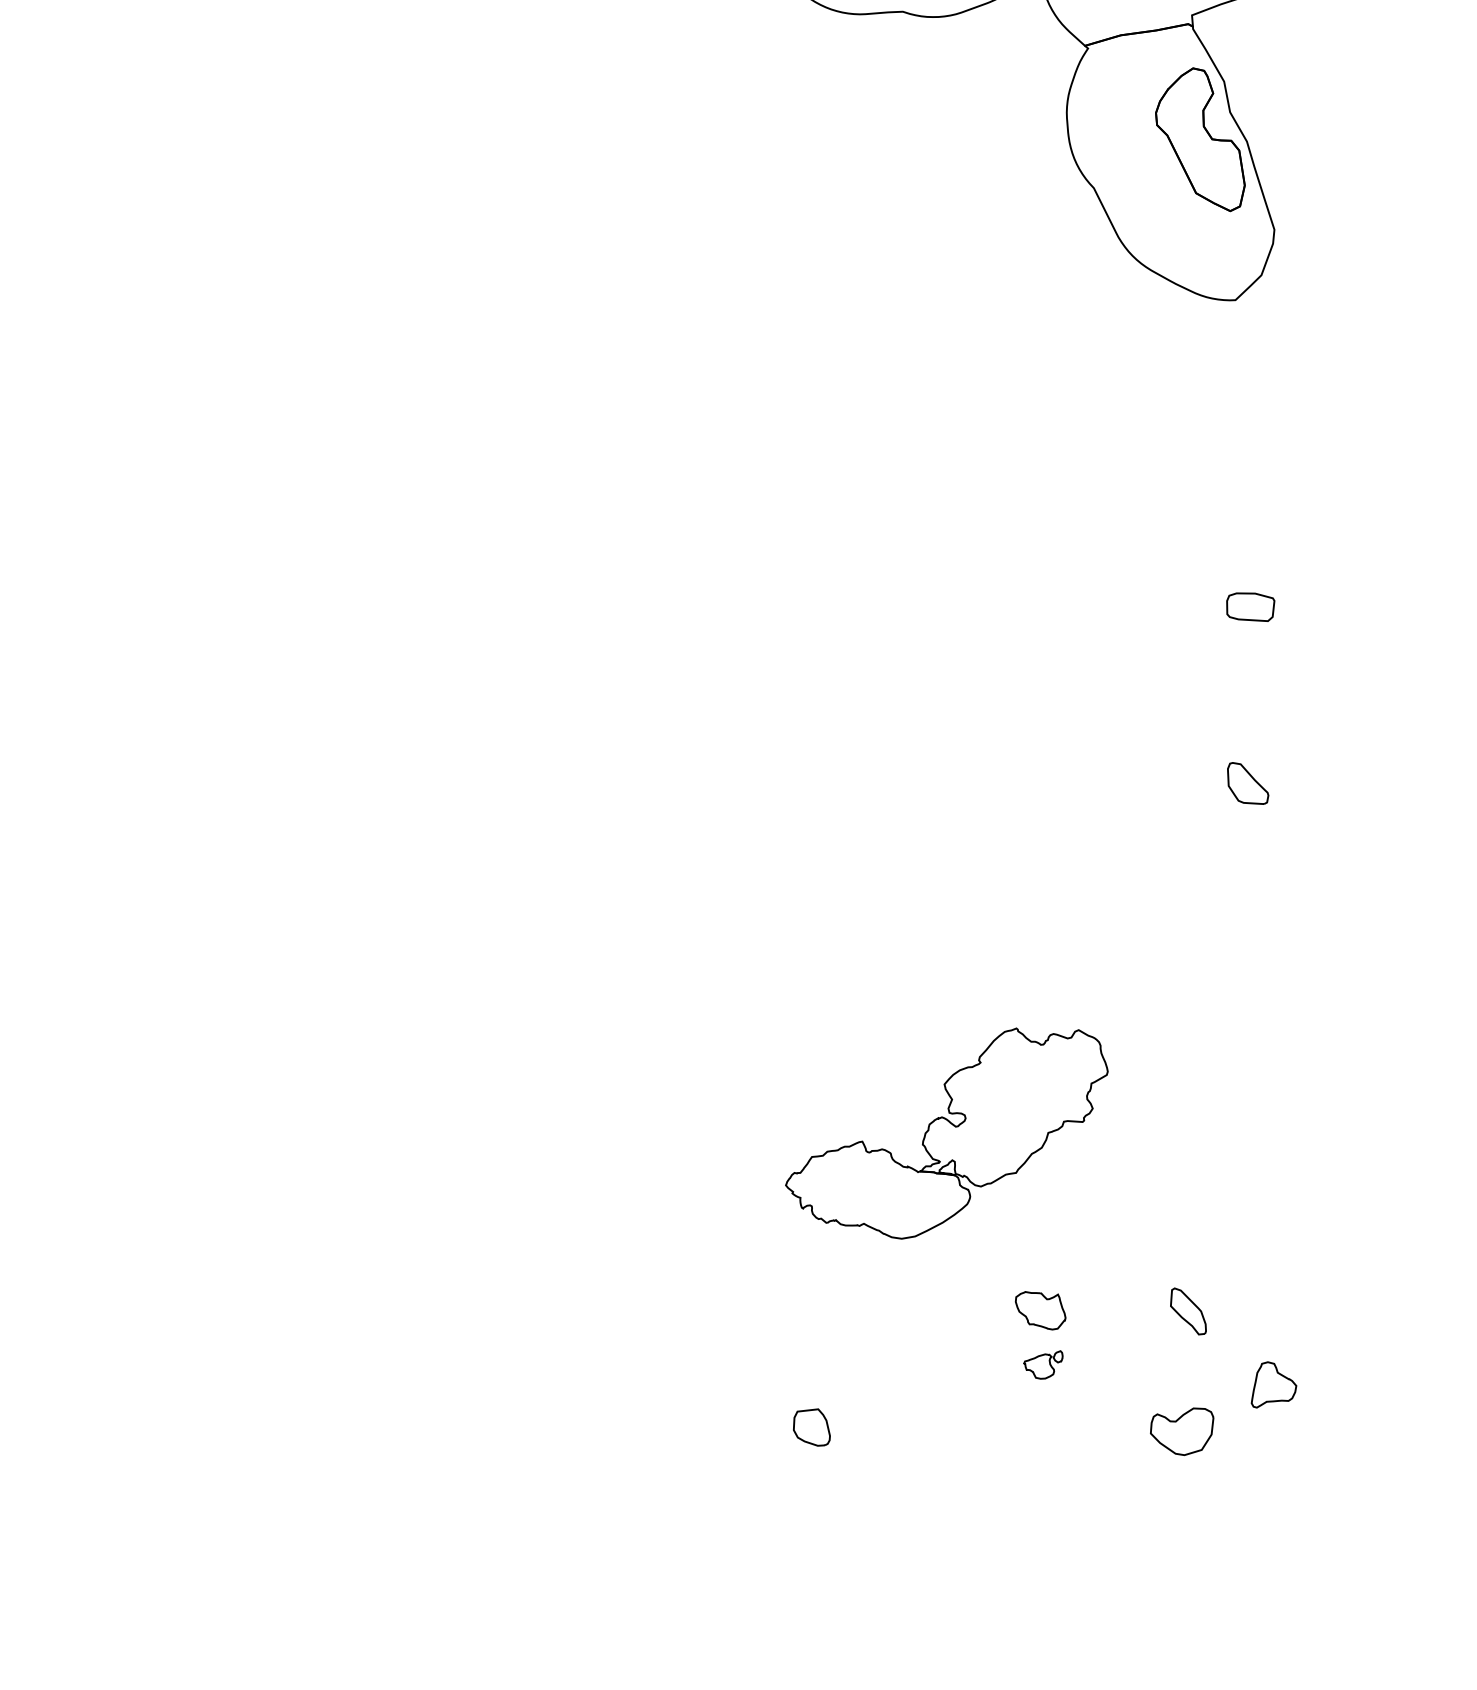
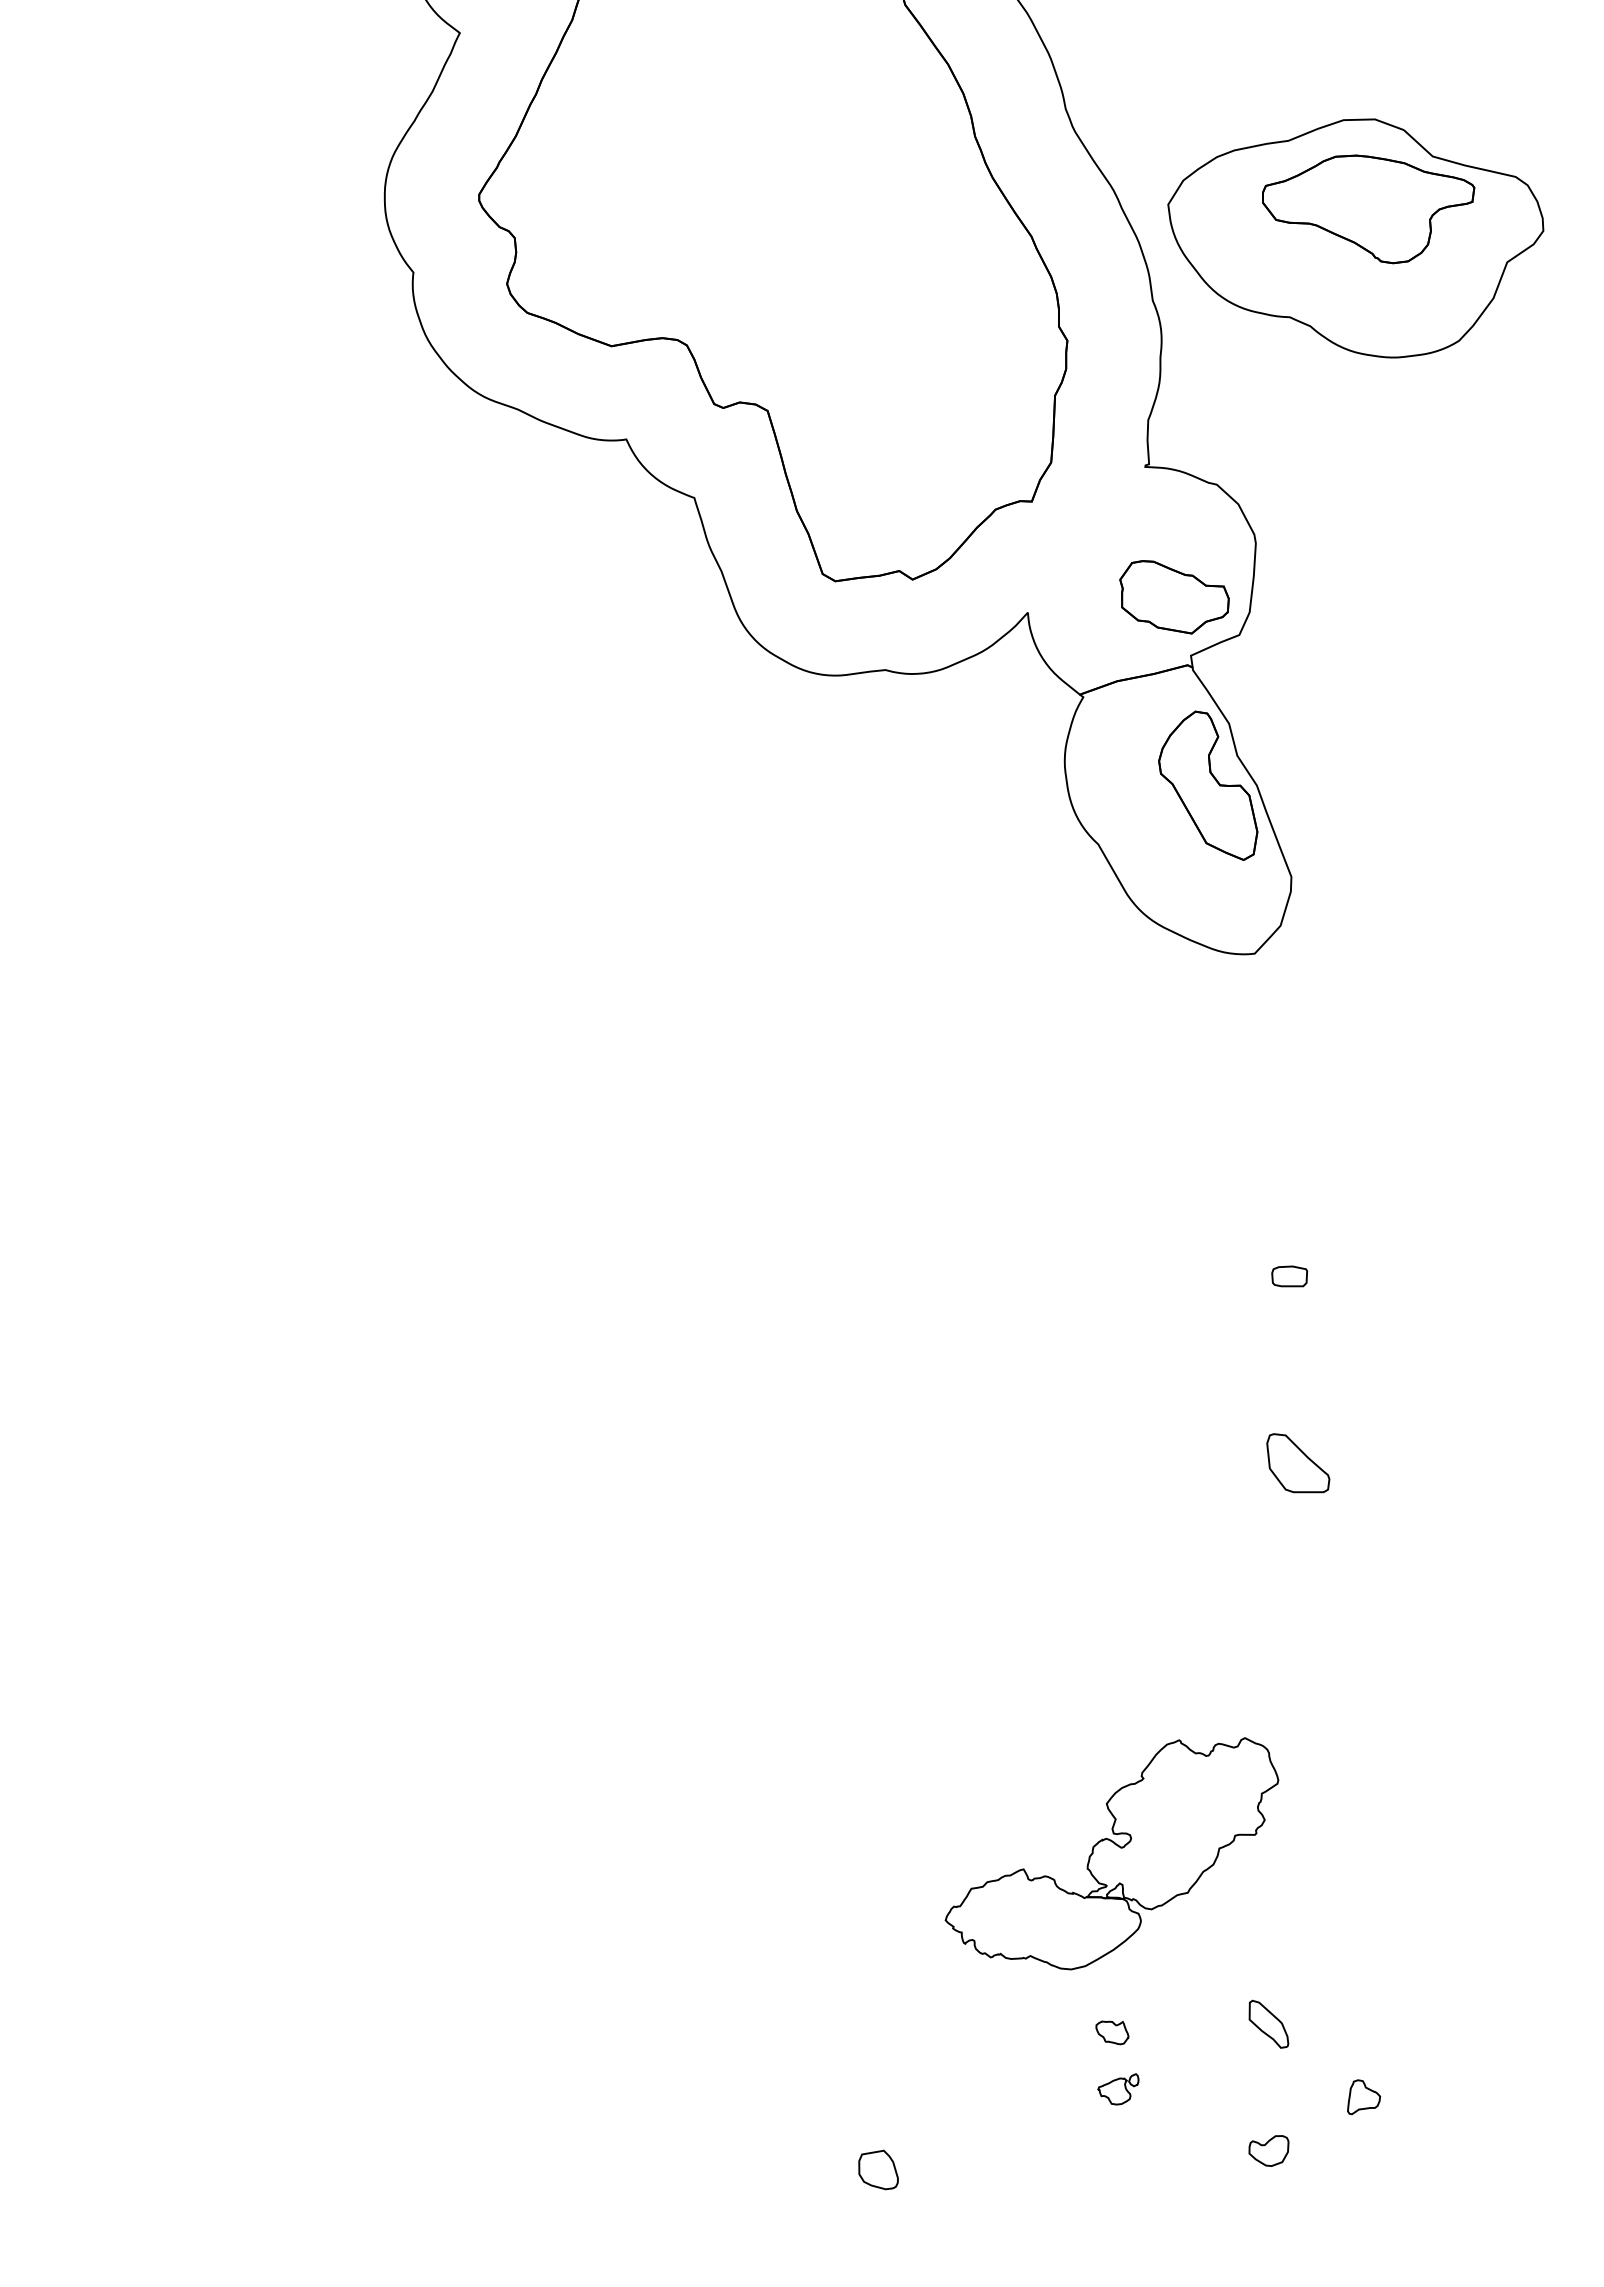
part: (1250, 606) -> (1289, 1276), size x0.7
part: (1248, 782) -> (1298, 1462), size x1.4
part: (946, 1131) -> (1111, 1853), moved
part: (1040, 1310) -> (1112, 2032), size x0.6
part: (1274, 1385) -> (1363, 2097), size x0.7
part: (1181, 1430) -> (1268, 2150), size x0.6

